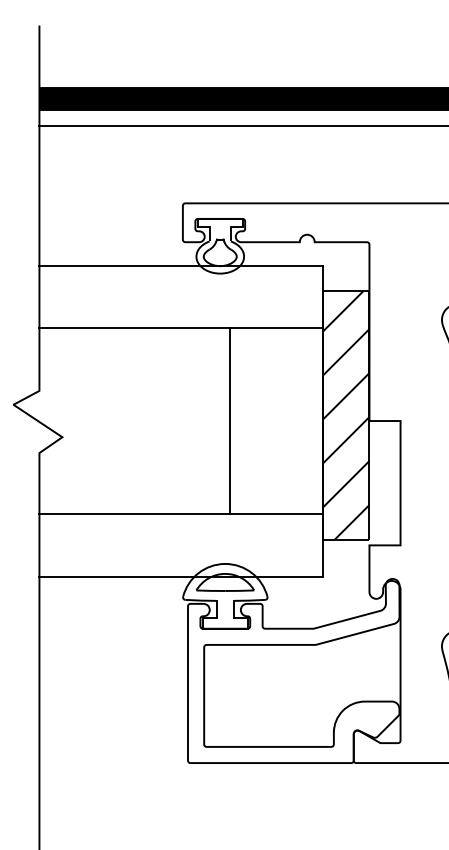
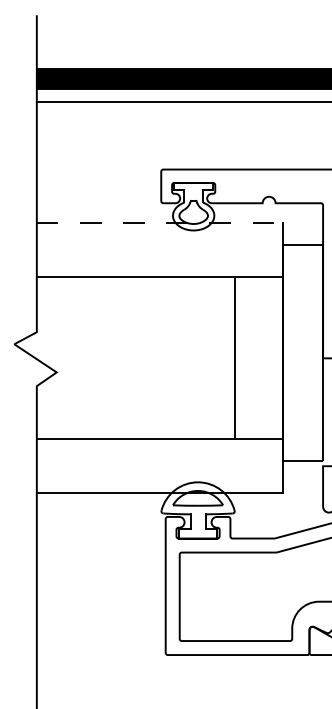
line: (181, 265) -> (160, 223), solid -> dashed
hatch: (345, 414) -> (302, 352), removed
line: (229, 420) -> (234, 357), moved

